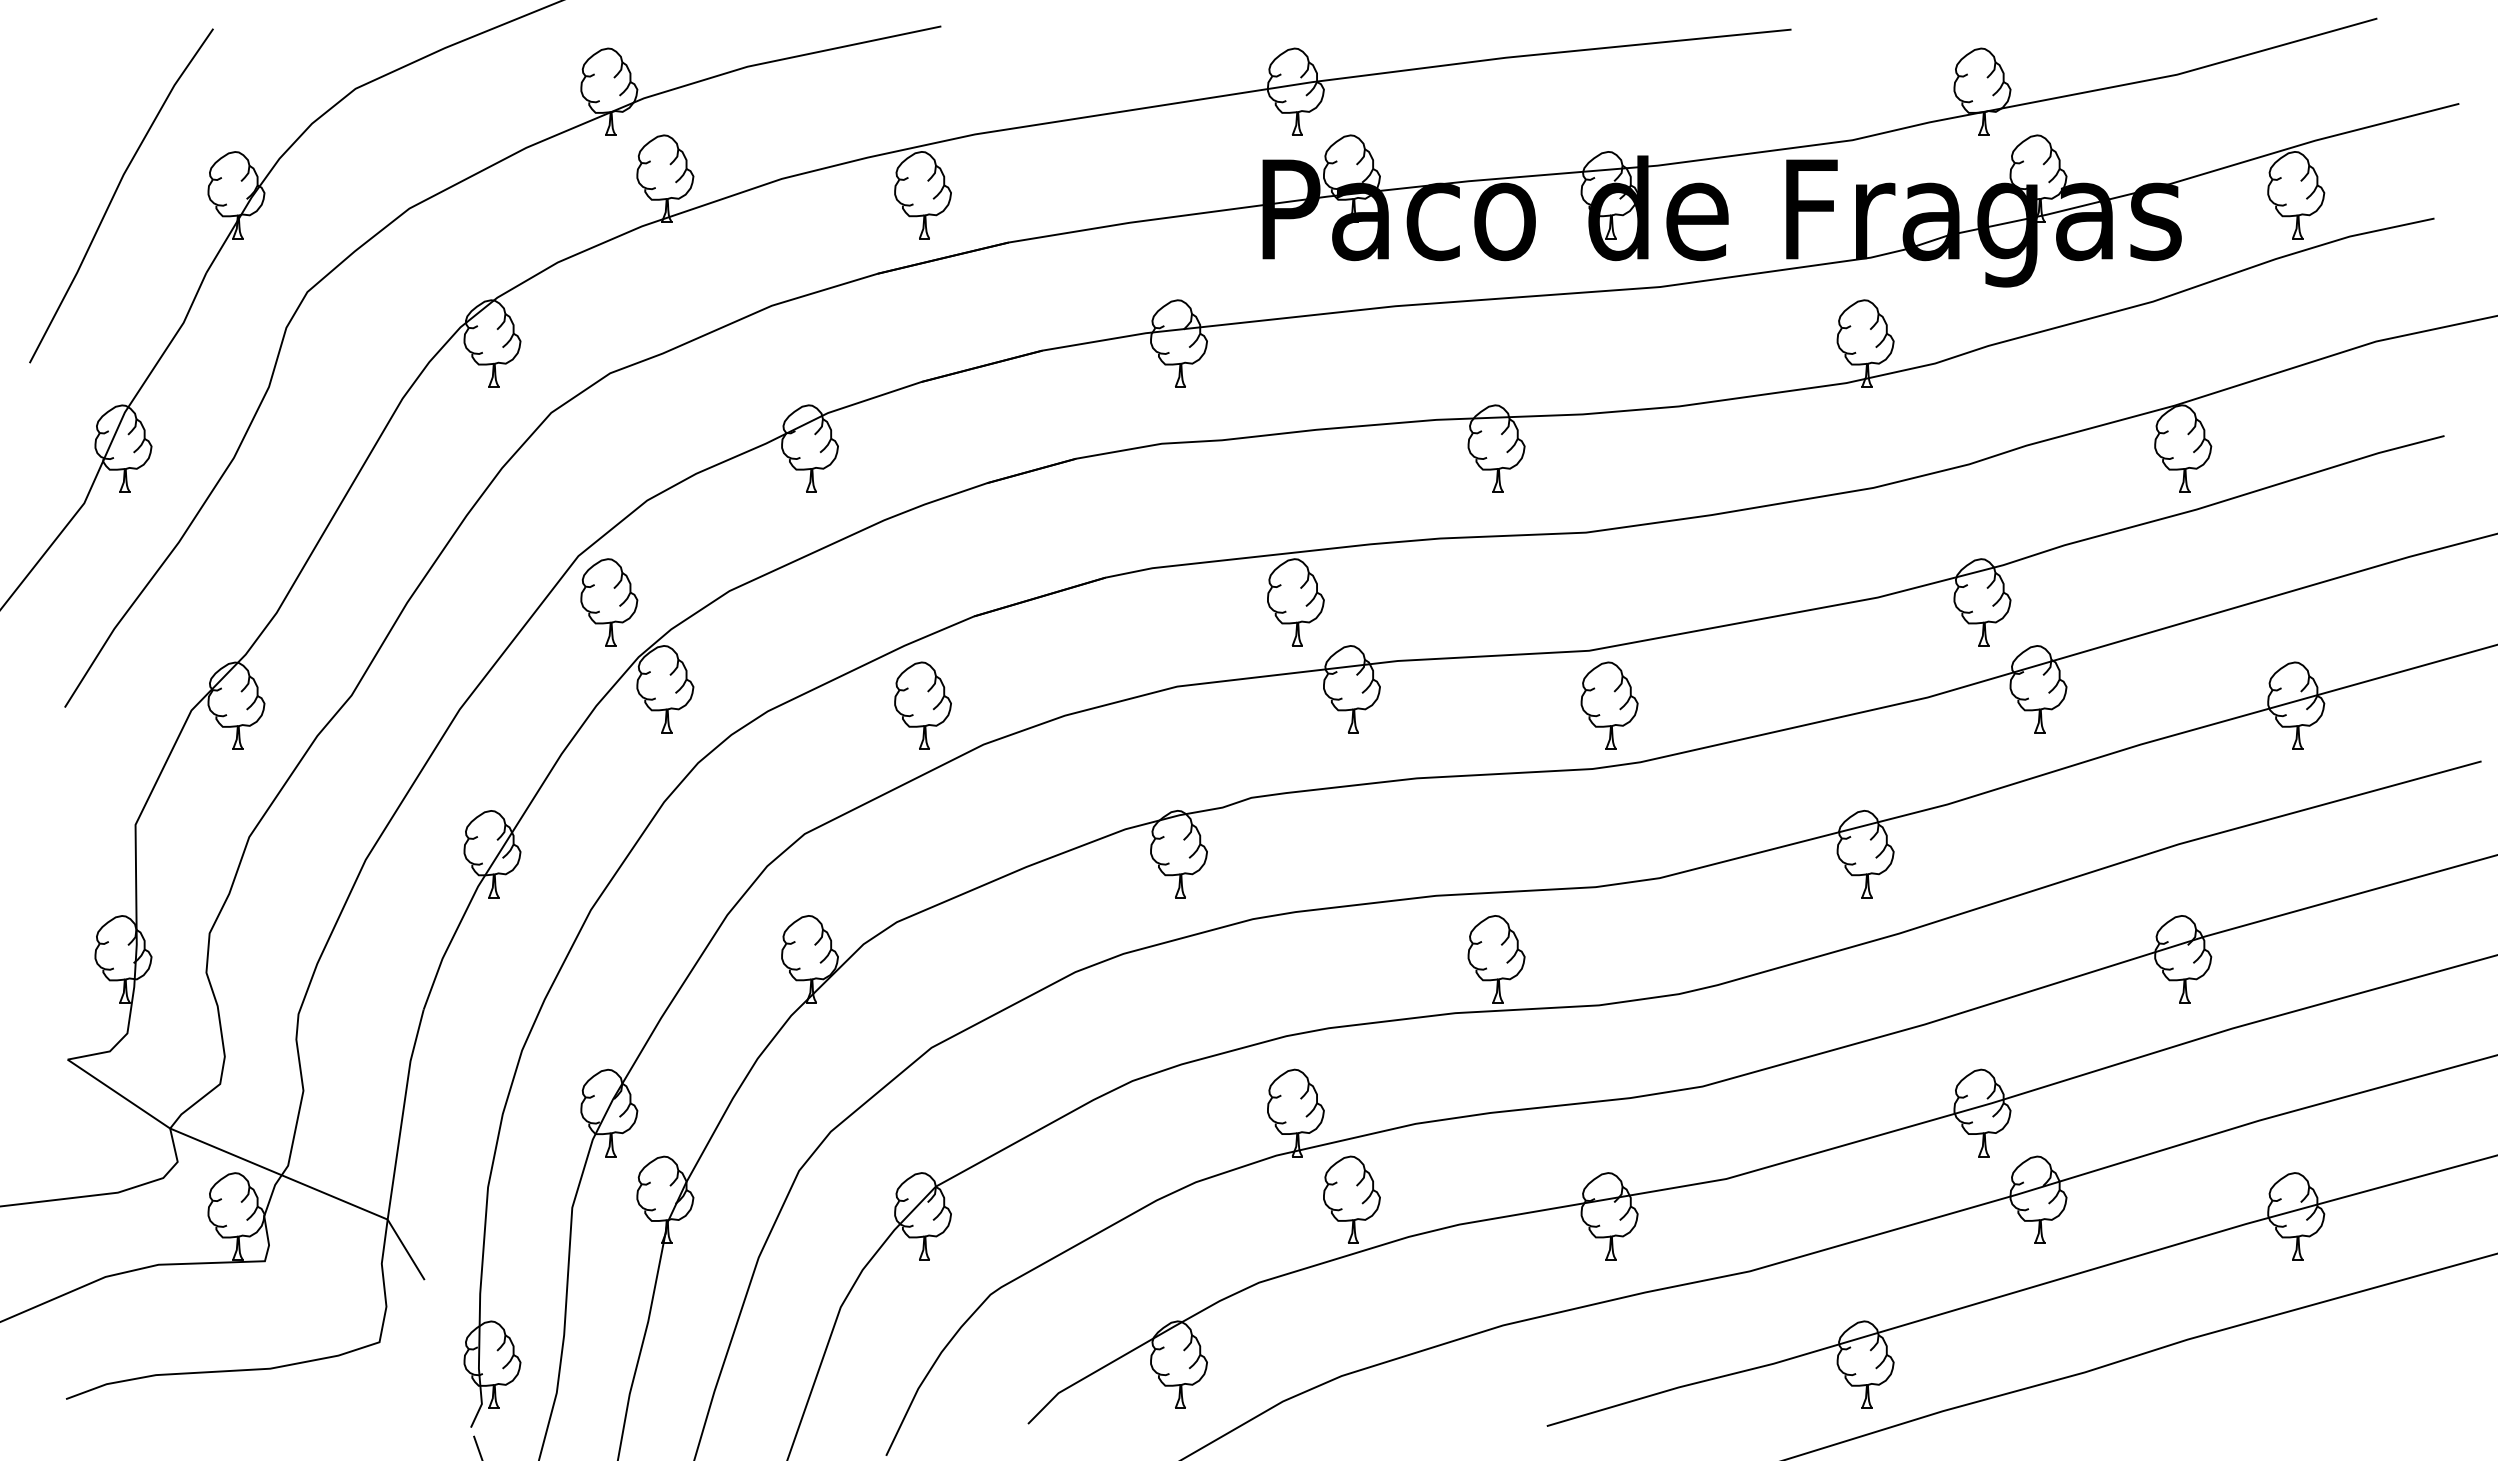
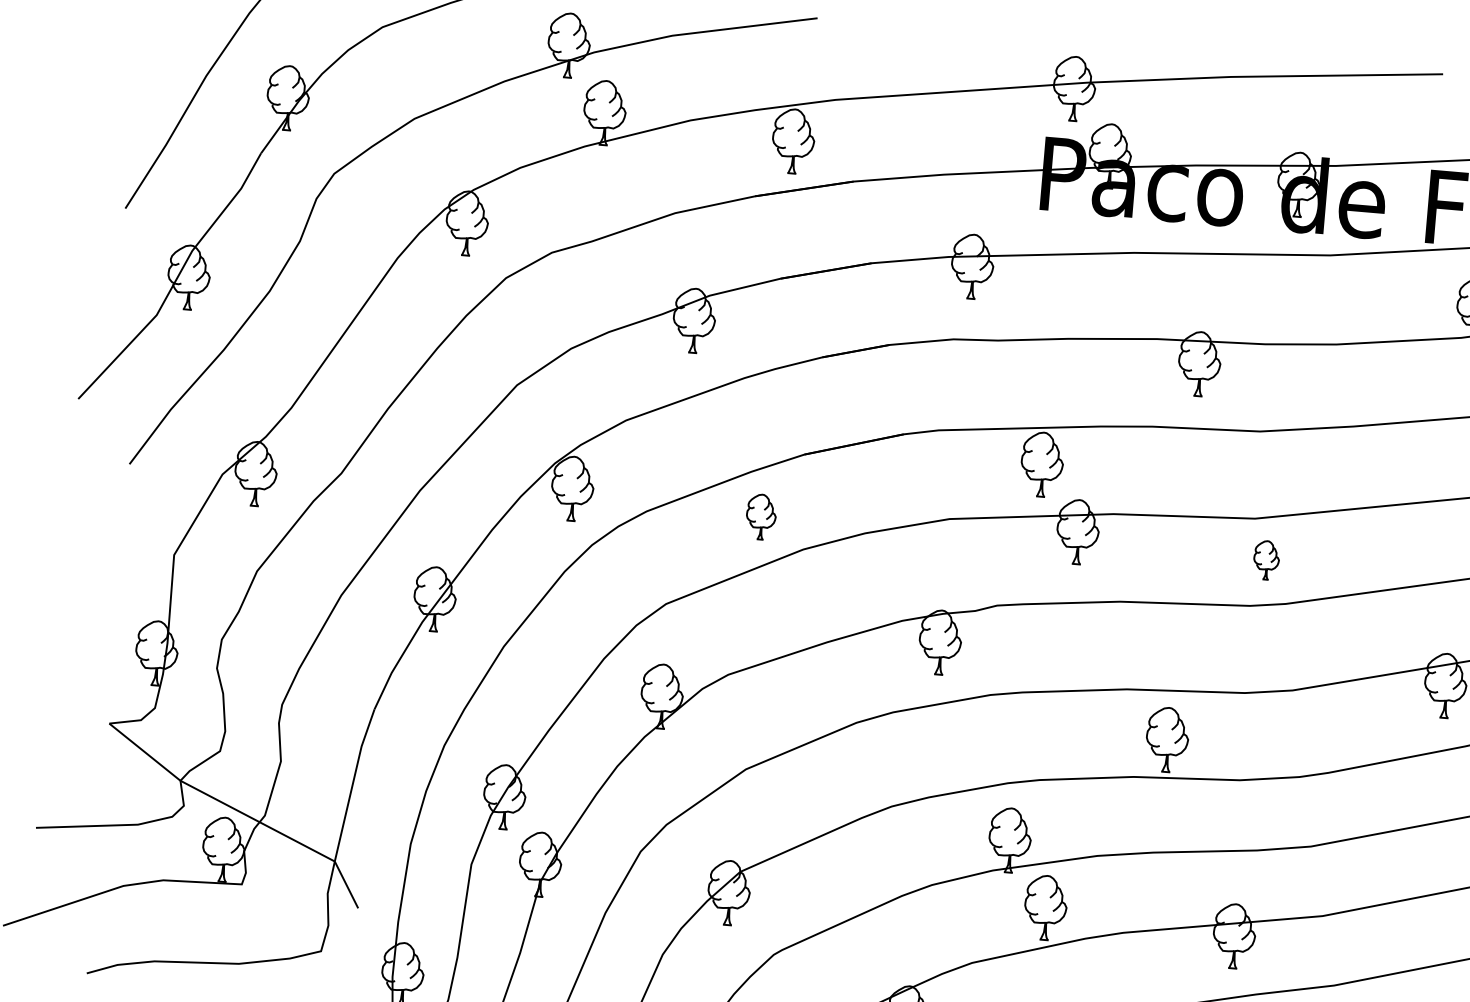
part: (609, 602) -> (537, 421), removed
part: (922, 705) -> (760, 516), size x0.7
part: (1609, 705) -> (1266, 560), size x0.6

